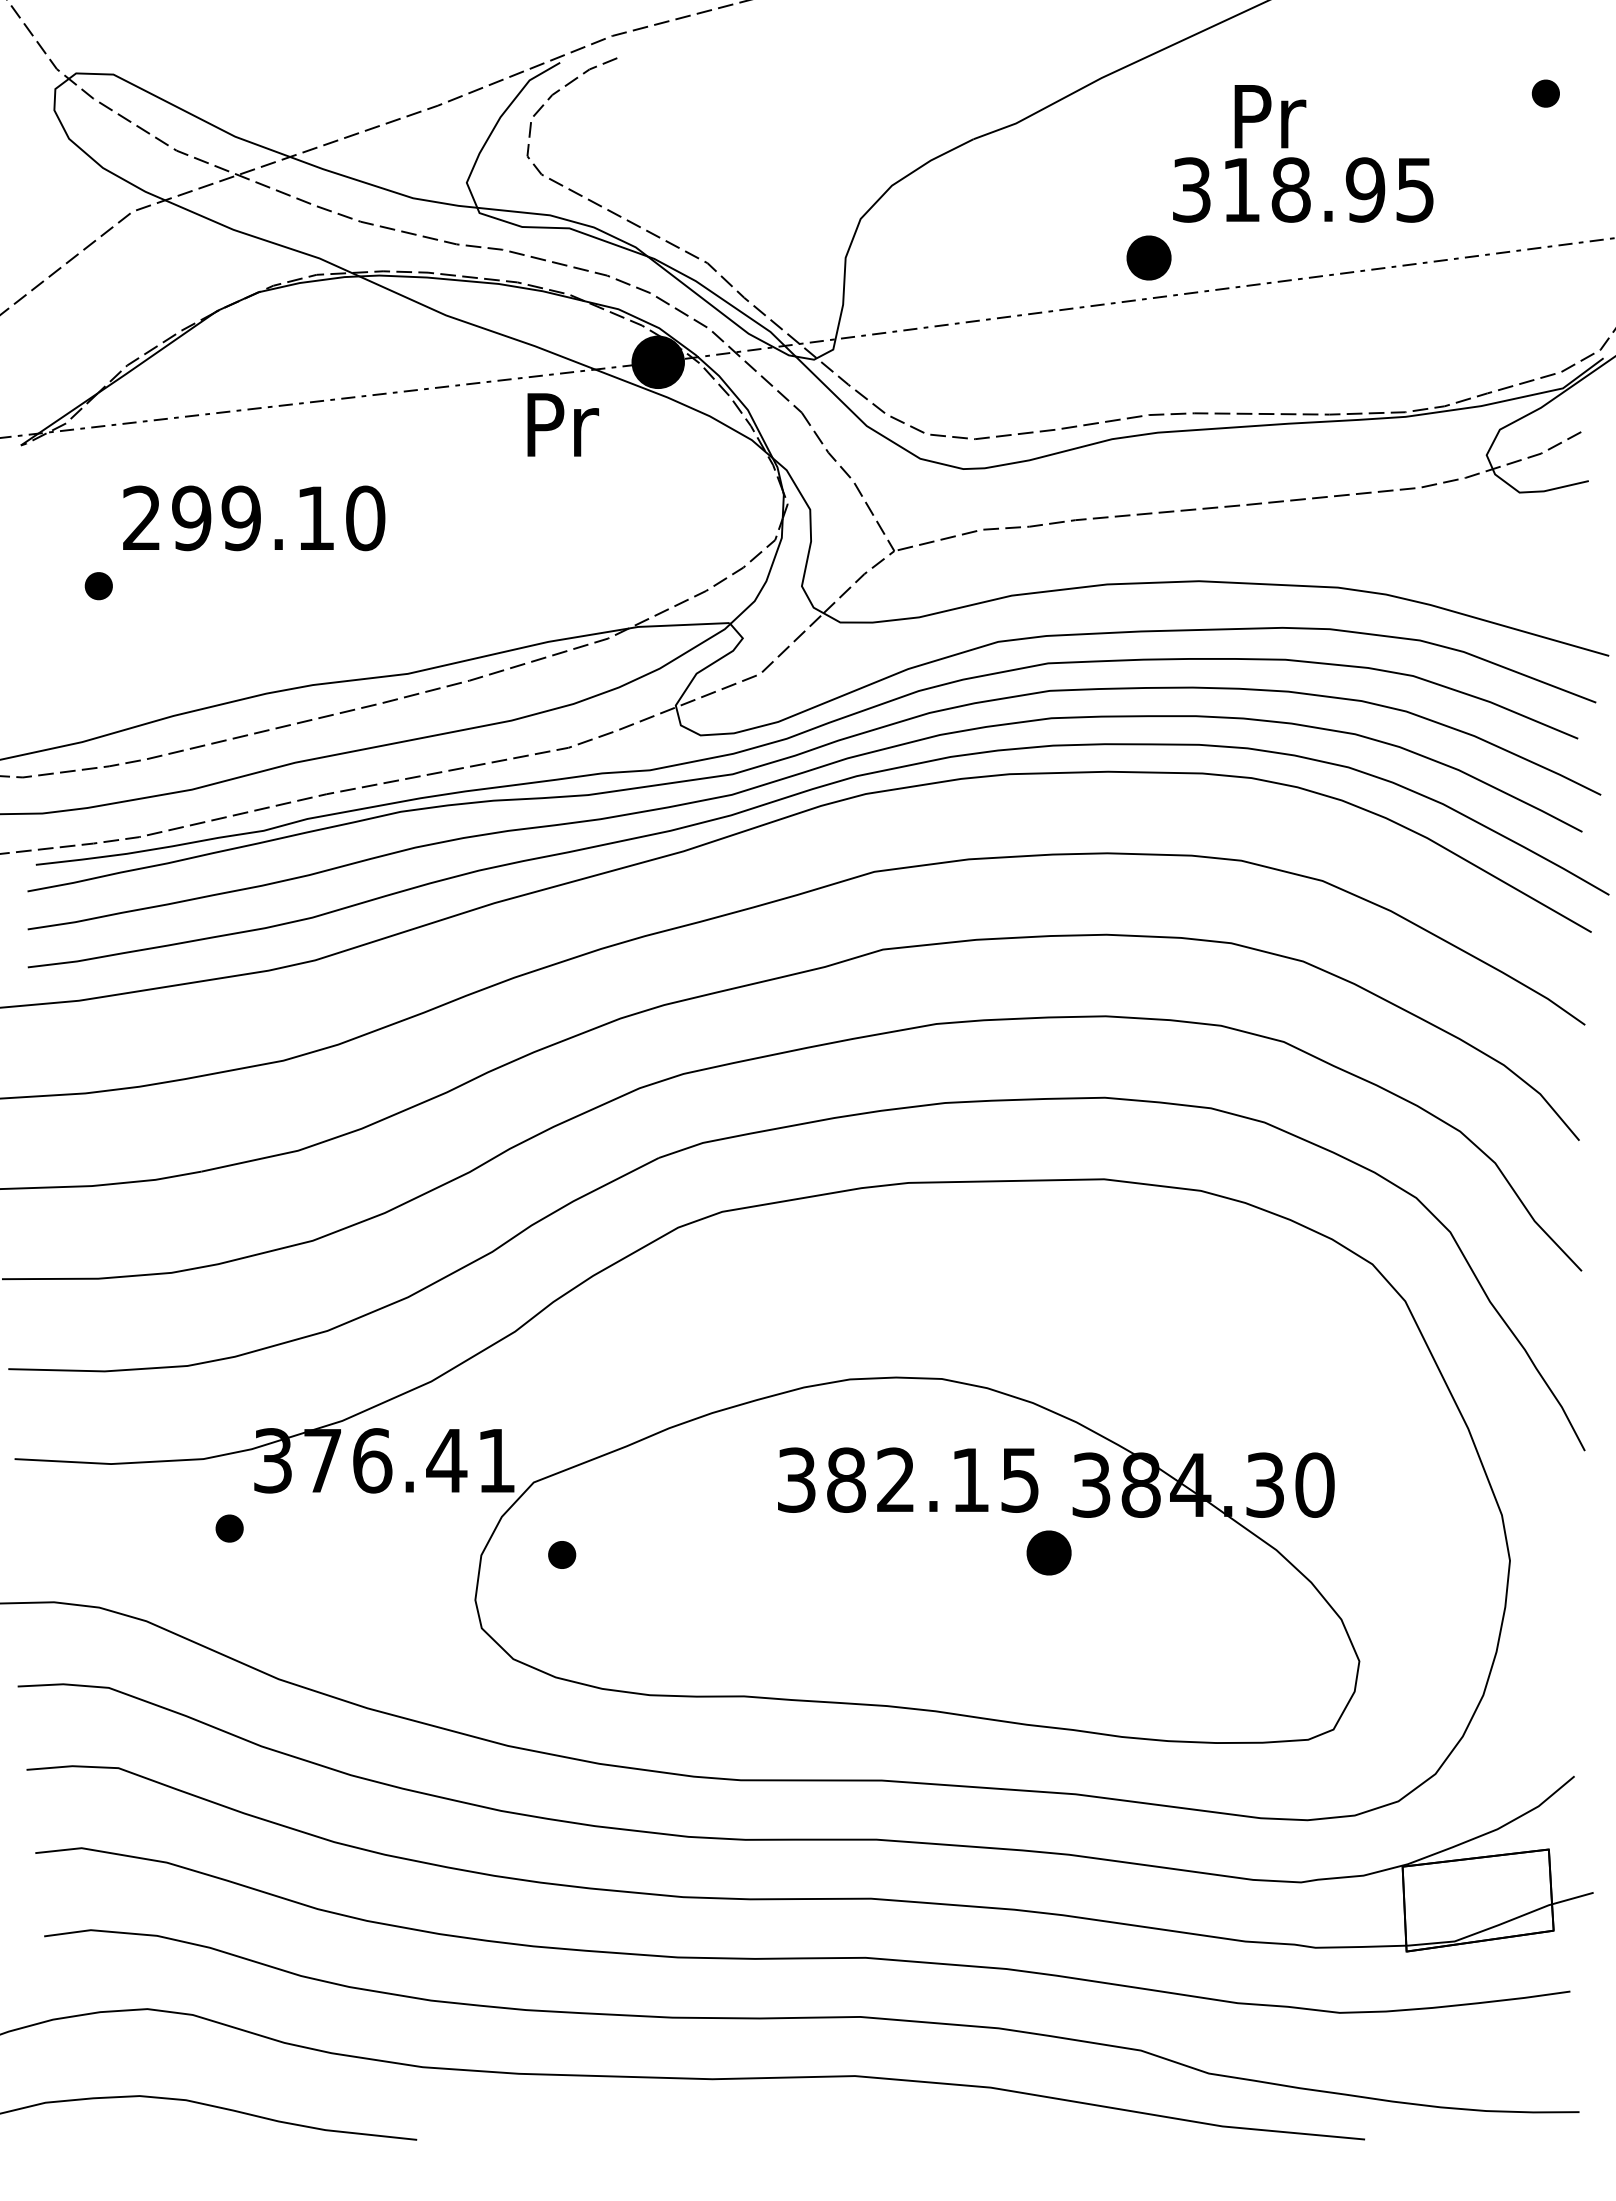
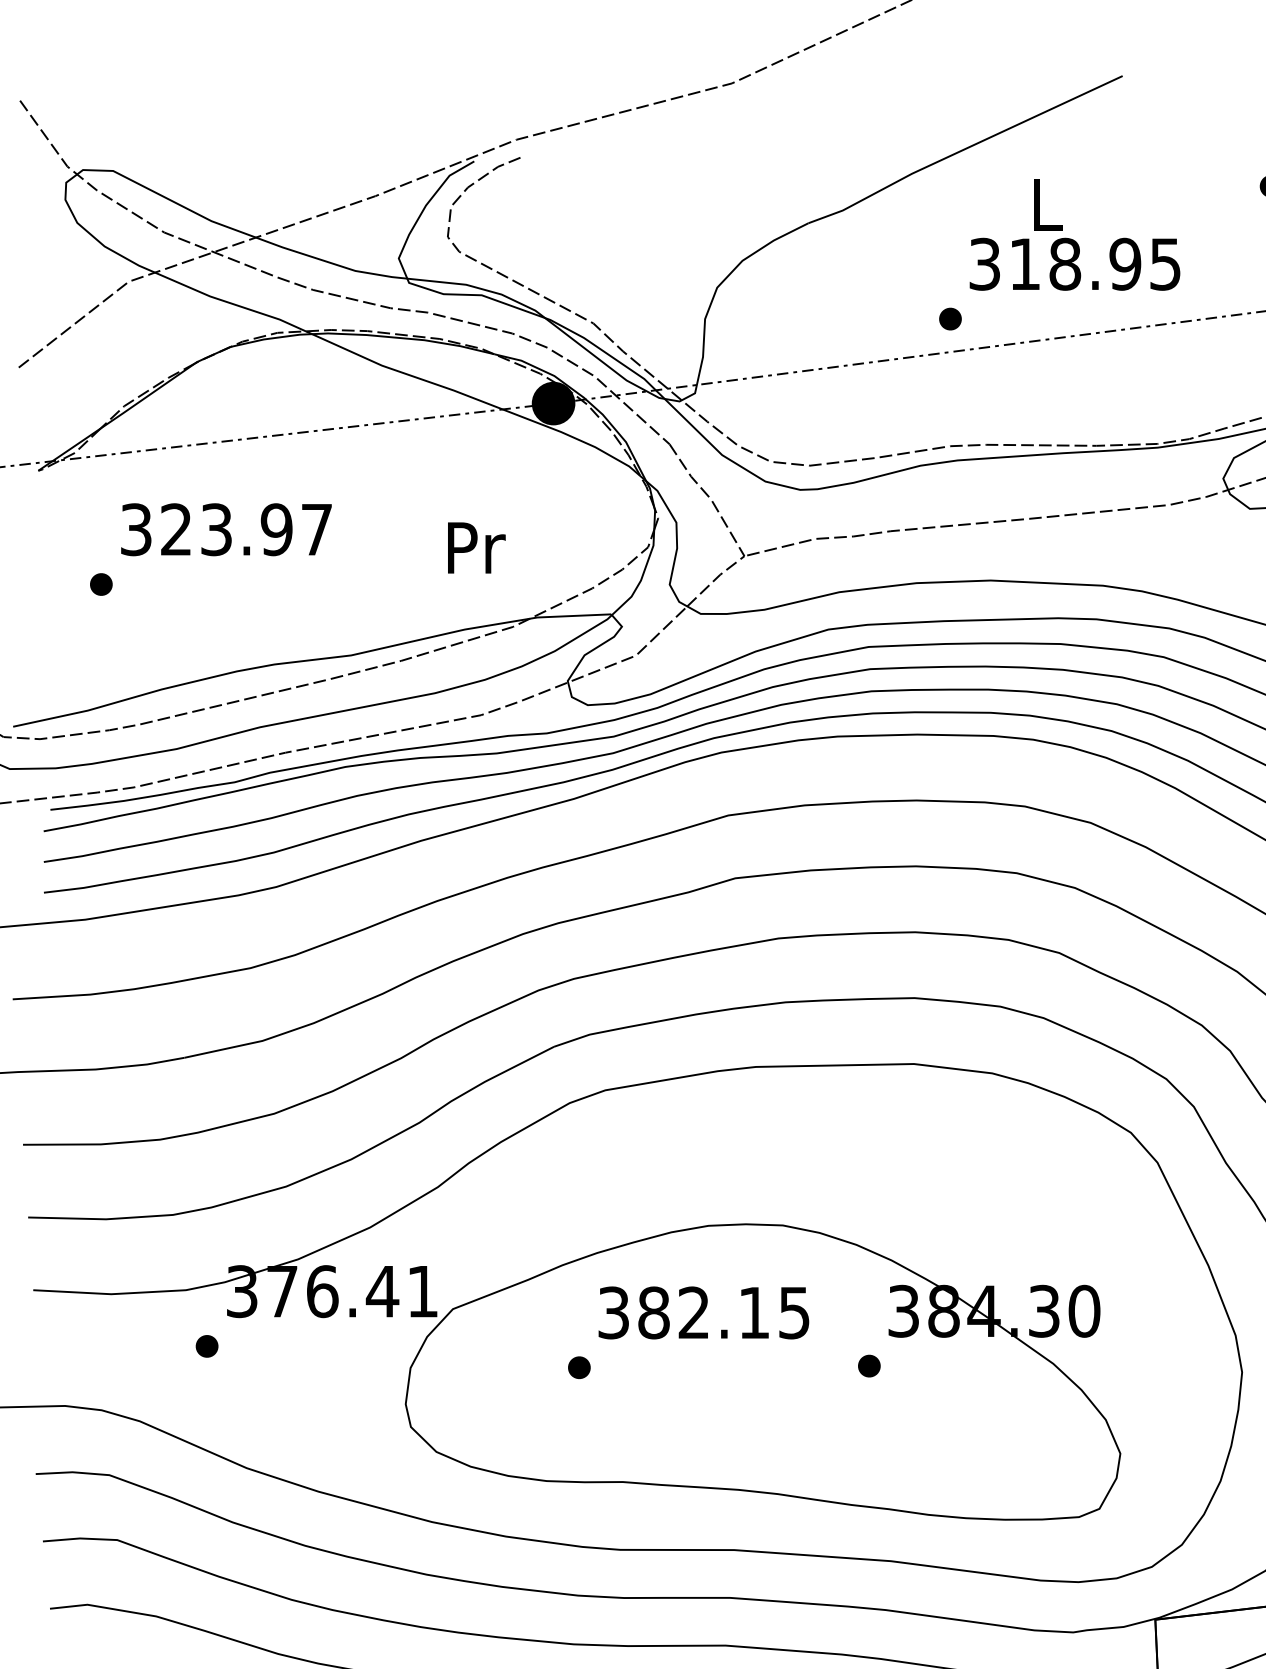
text: (1270, 116) -> (1048, 204), Pr -> L
part: (1149, 257) -> (950, 318), size x0.62
text: (563, 424) -> (476, 547), moved
text: (254, 518) -> (227, 529), 299.10 -> 323.97
text: (908, 1479) -> (704, 1312), moved
part: (1048, 1552) -> (869, 1365), size x0.62
part: (562, 1554) -> (579, 1367), moved

